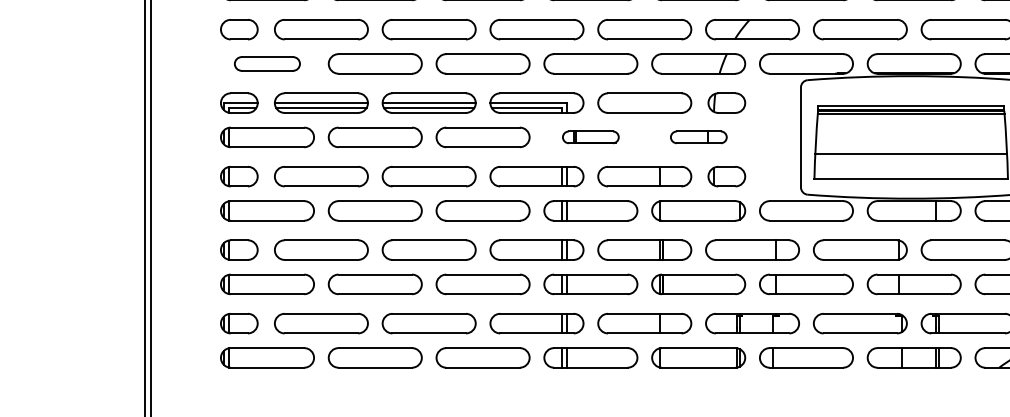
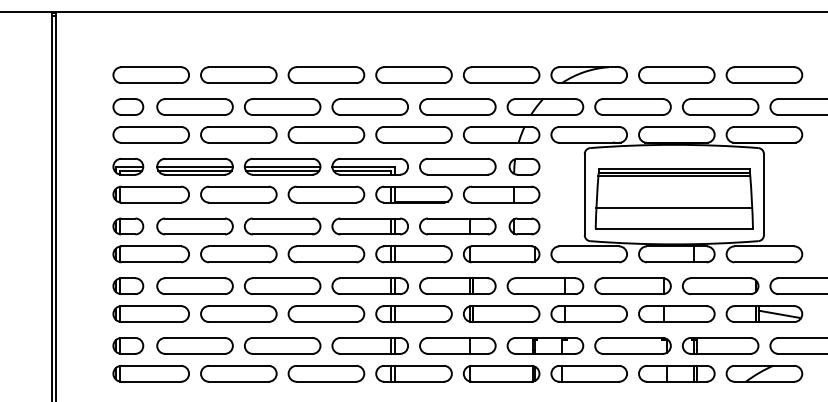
part: (266, 63) -> (150, 134), size x1.43
part: (590, 137) -> (413, 194), size x1.67
part: (698, 137) -> (501, 194), size x1.67

